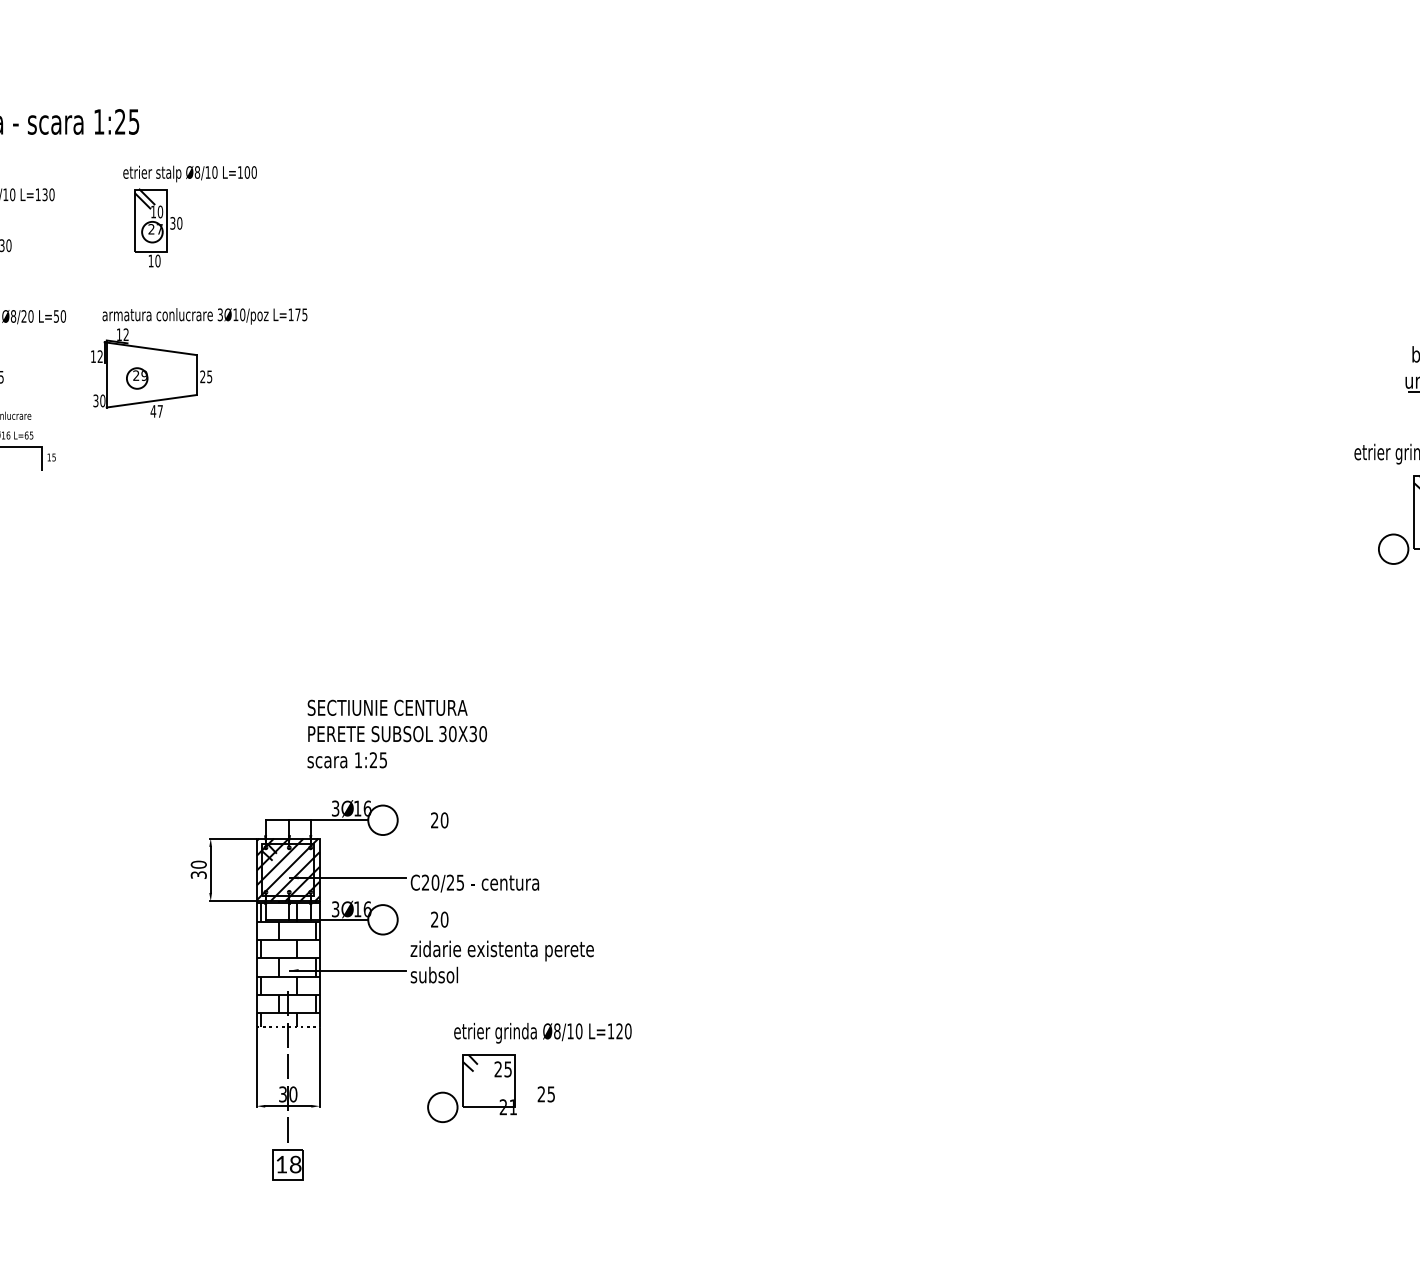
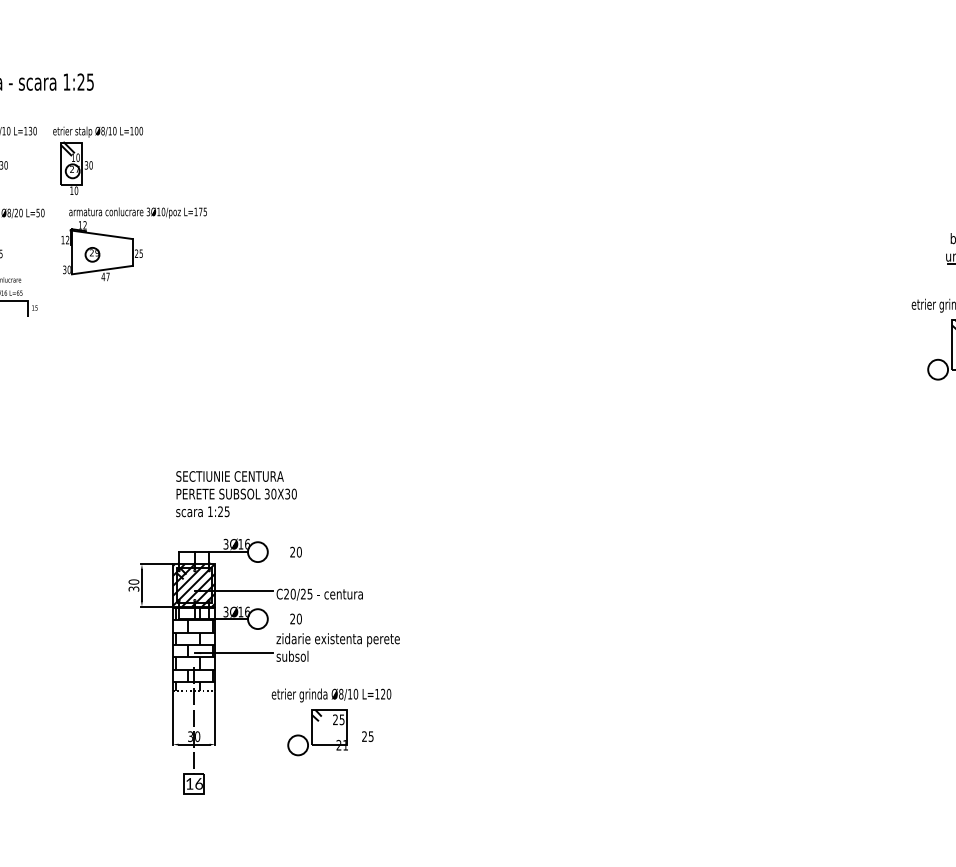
part: (189, 216) -> (97, 160), moved
text: (397, 734) -> (236, 494), moved
text: (542, 1033) -> (331, 695), moved
text: (294, 1164) -> (198, 783), 18 -> 16

